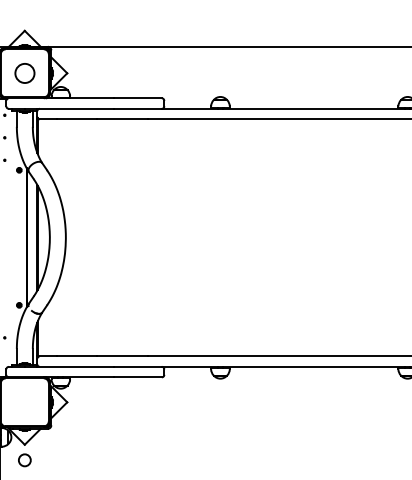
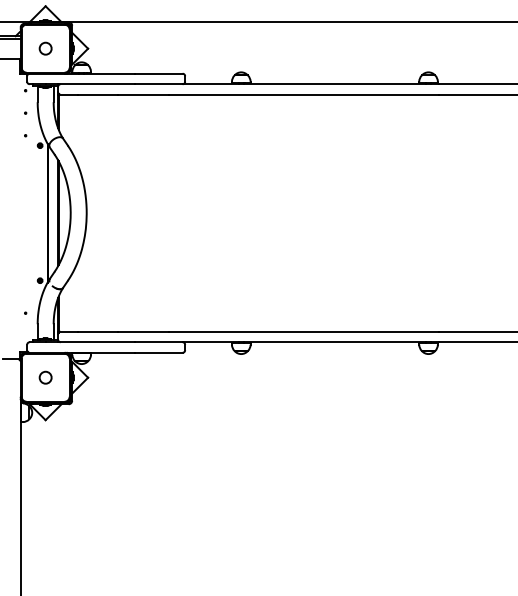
circle: (24, 73) -> (45, 48), size x0.62
circle: (24, 460) -> (45, 377), moved

